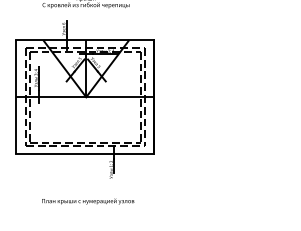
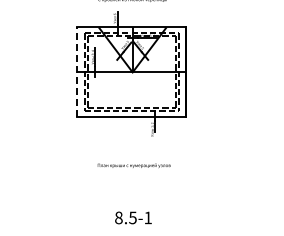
line: (16, 96) -> (77, 71), solid -> dashed
text: (87, 201) -> (133, 165), moved

